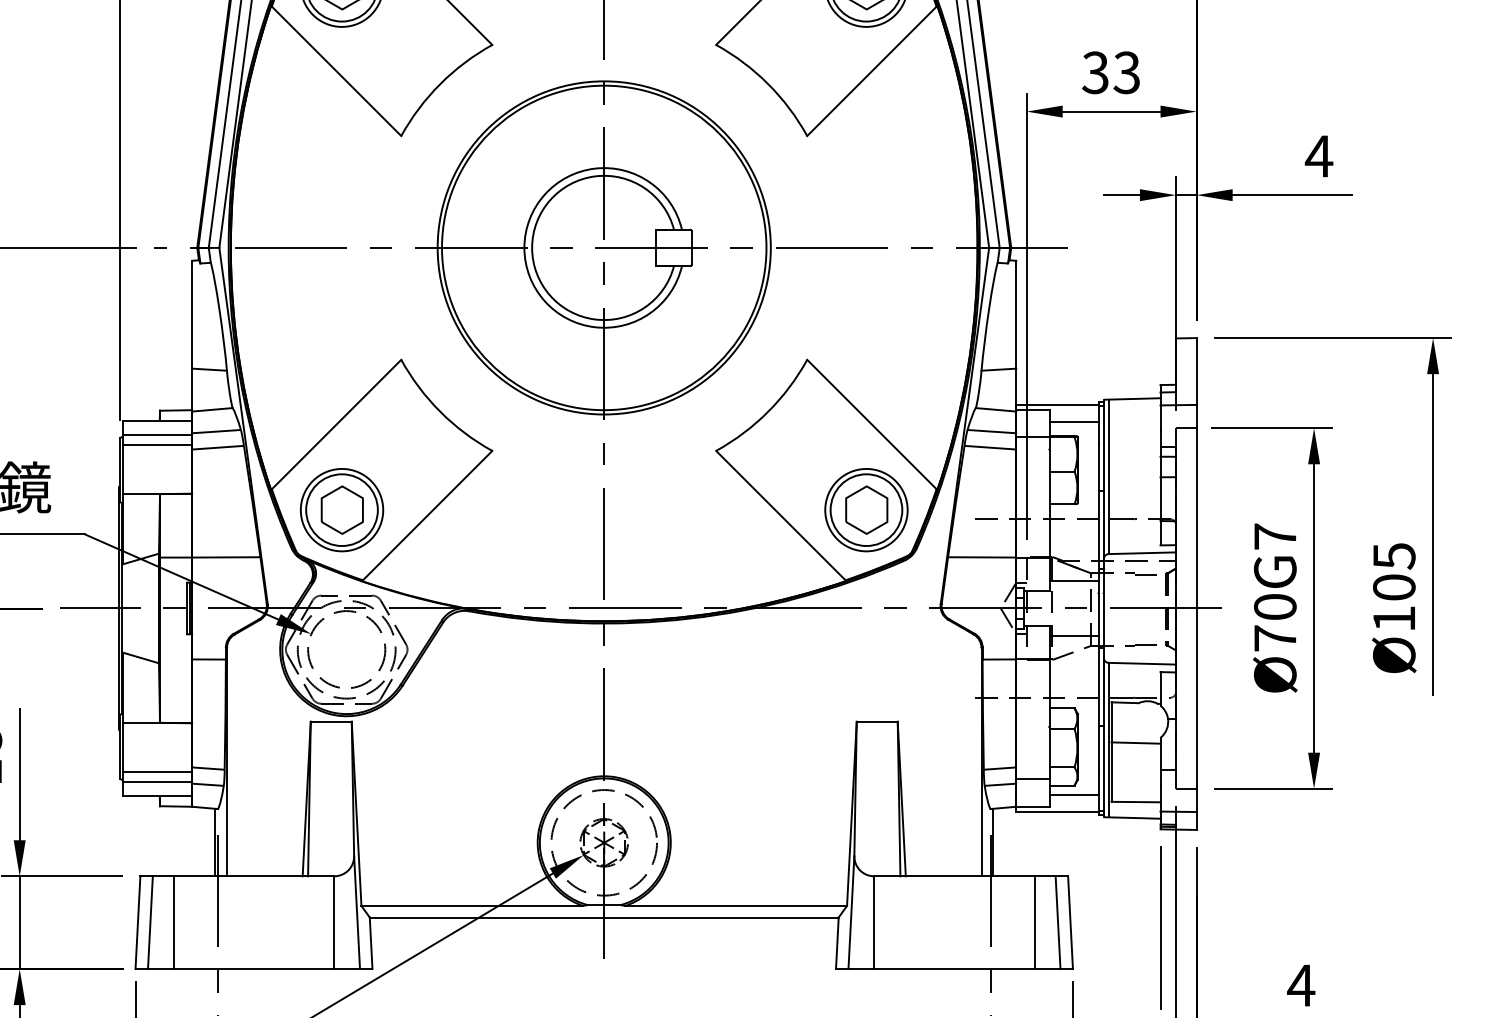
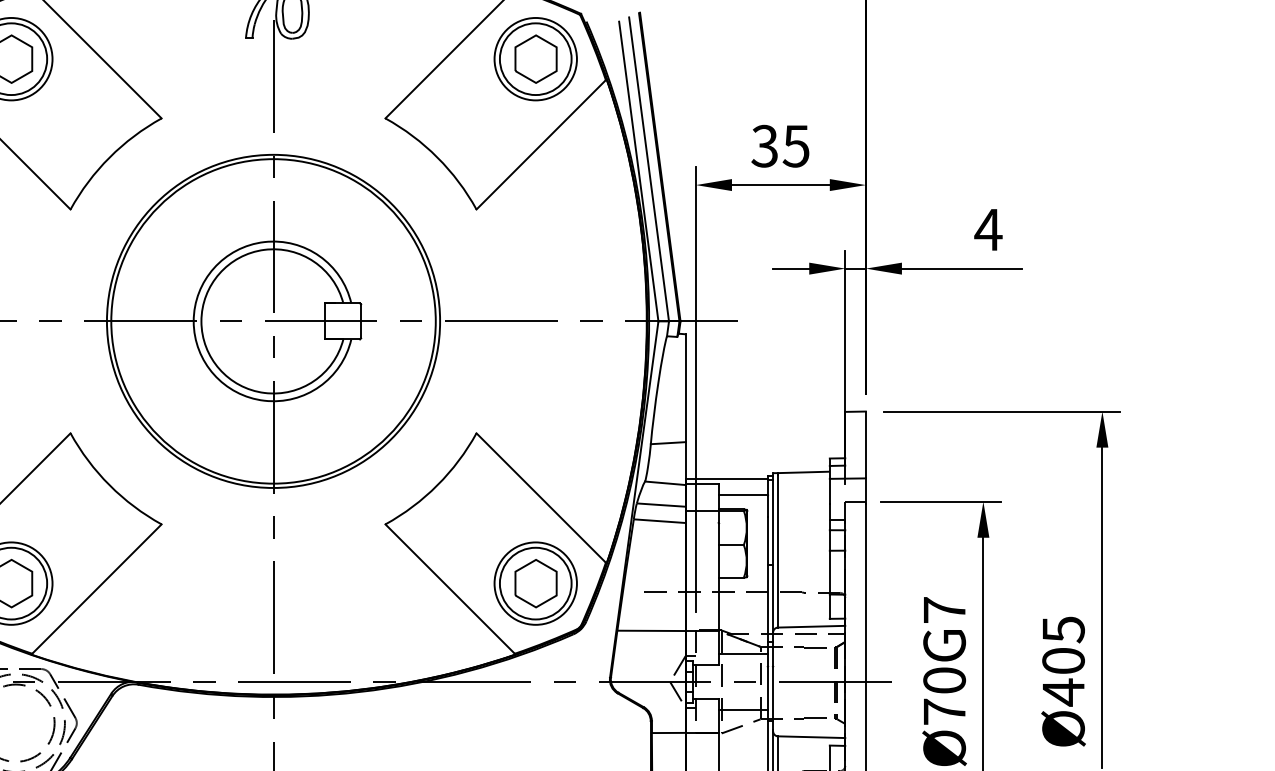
text: (1126, 72) -> (795, 145), 33 -> 35
text: (1393, 619) -> (1062, 692), Ø105 -> Ø405

